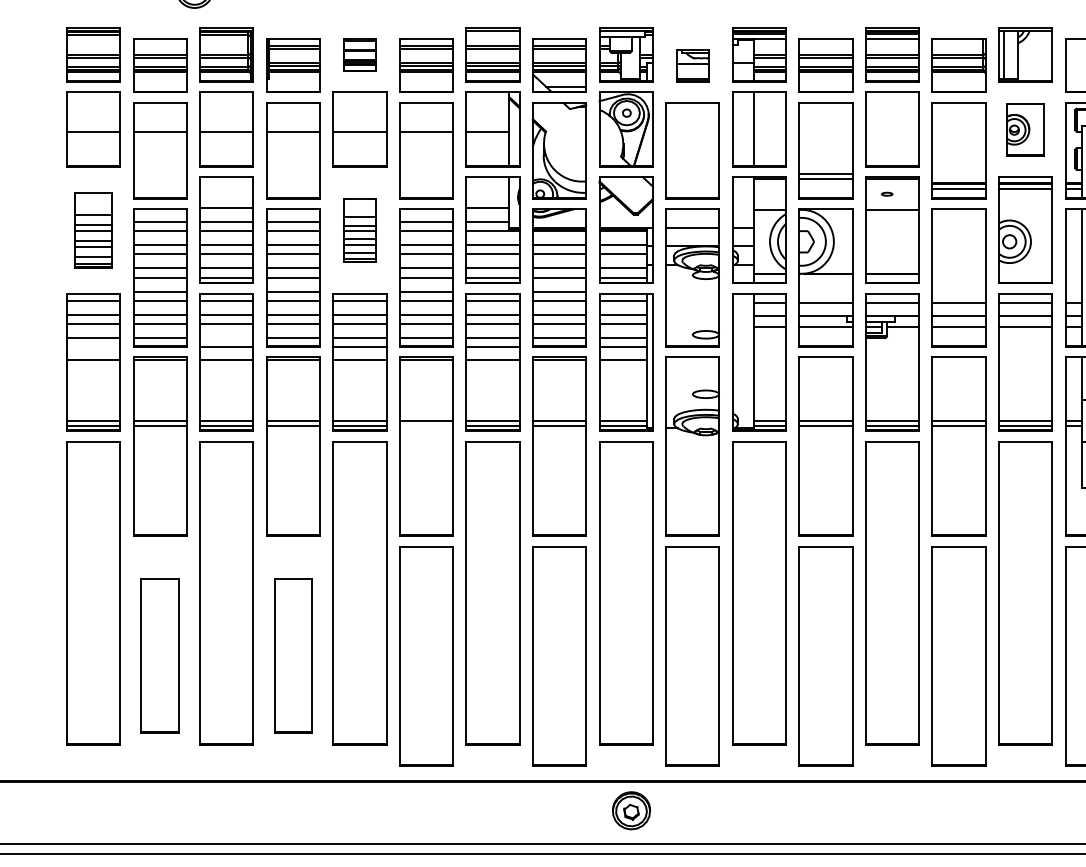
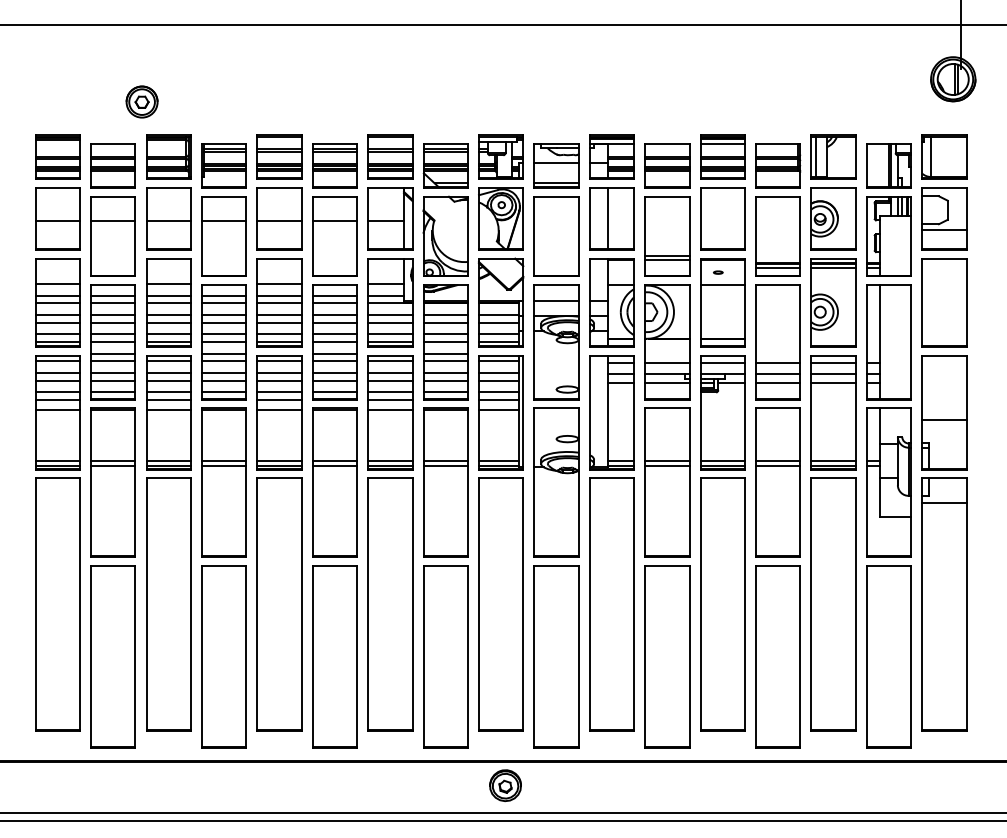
part: (359, 54) -> (279, 156), size x1.67
part: (692, 65) -> (556, 165), size x1.67
part: (1025, 129) -> (833, 218), size x1.43
part: (93, 230) -> (57, 302), size x1.43
part: (359, 230) -> (279, 302), size x1.67
line: (226, 338) -> (168, 392), added
line: (93, 346) -> (57, 399), added
line: (425, 426) -> (334, 465), added
part: (159, 655) -> (112, 656), size x1.43
part: (292, 655) -> (223, 656), size x1.43

